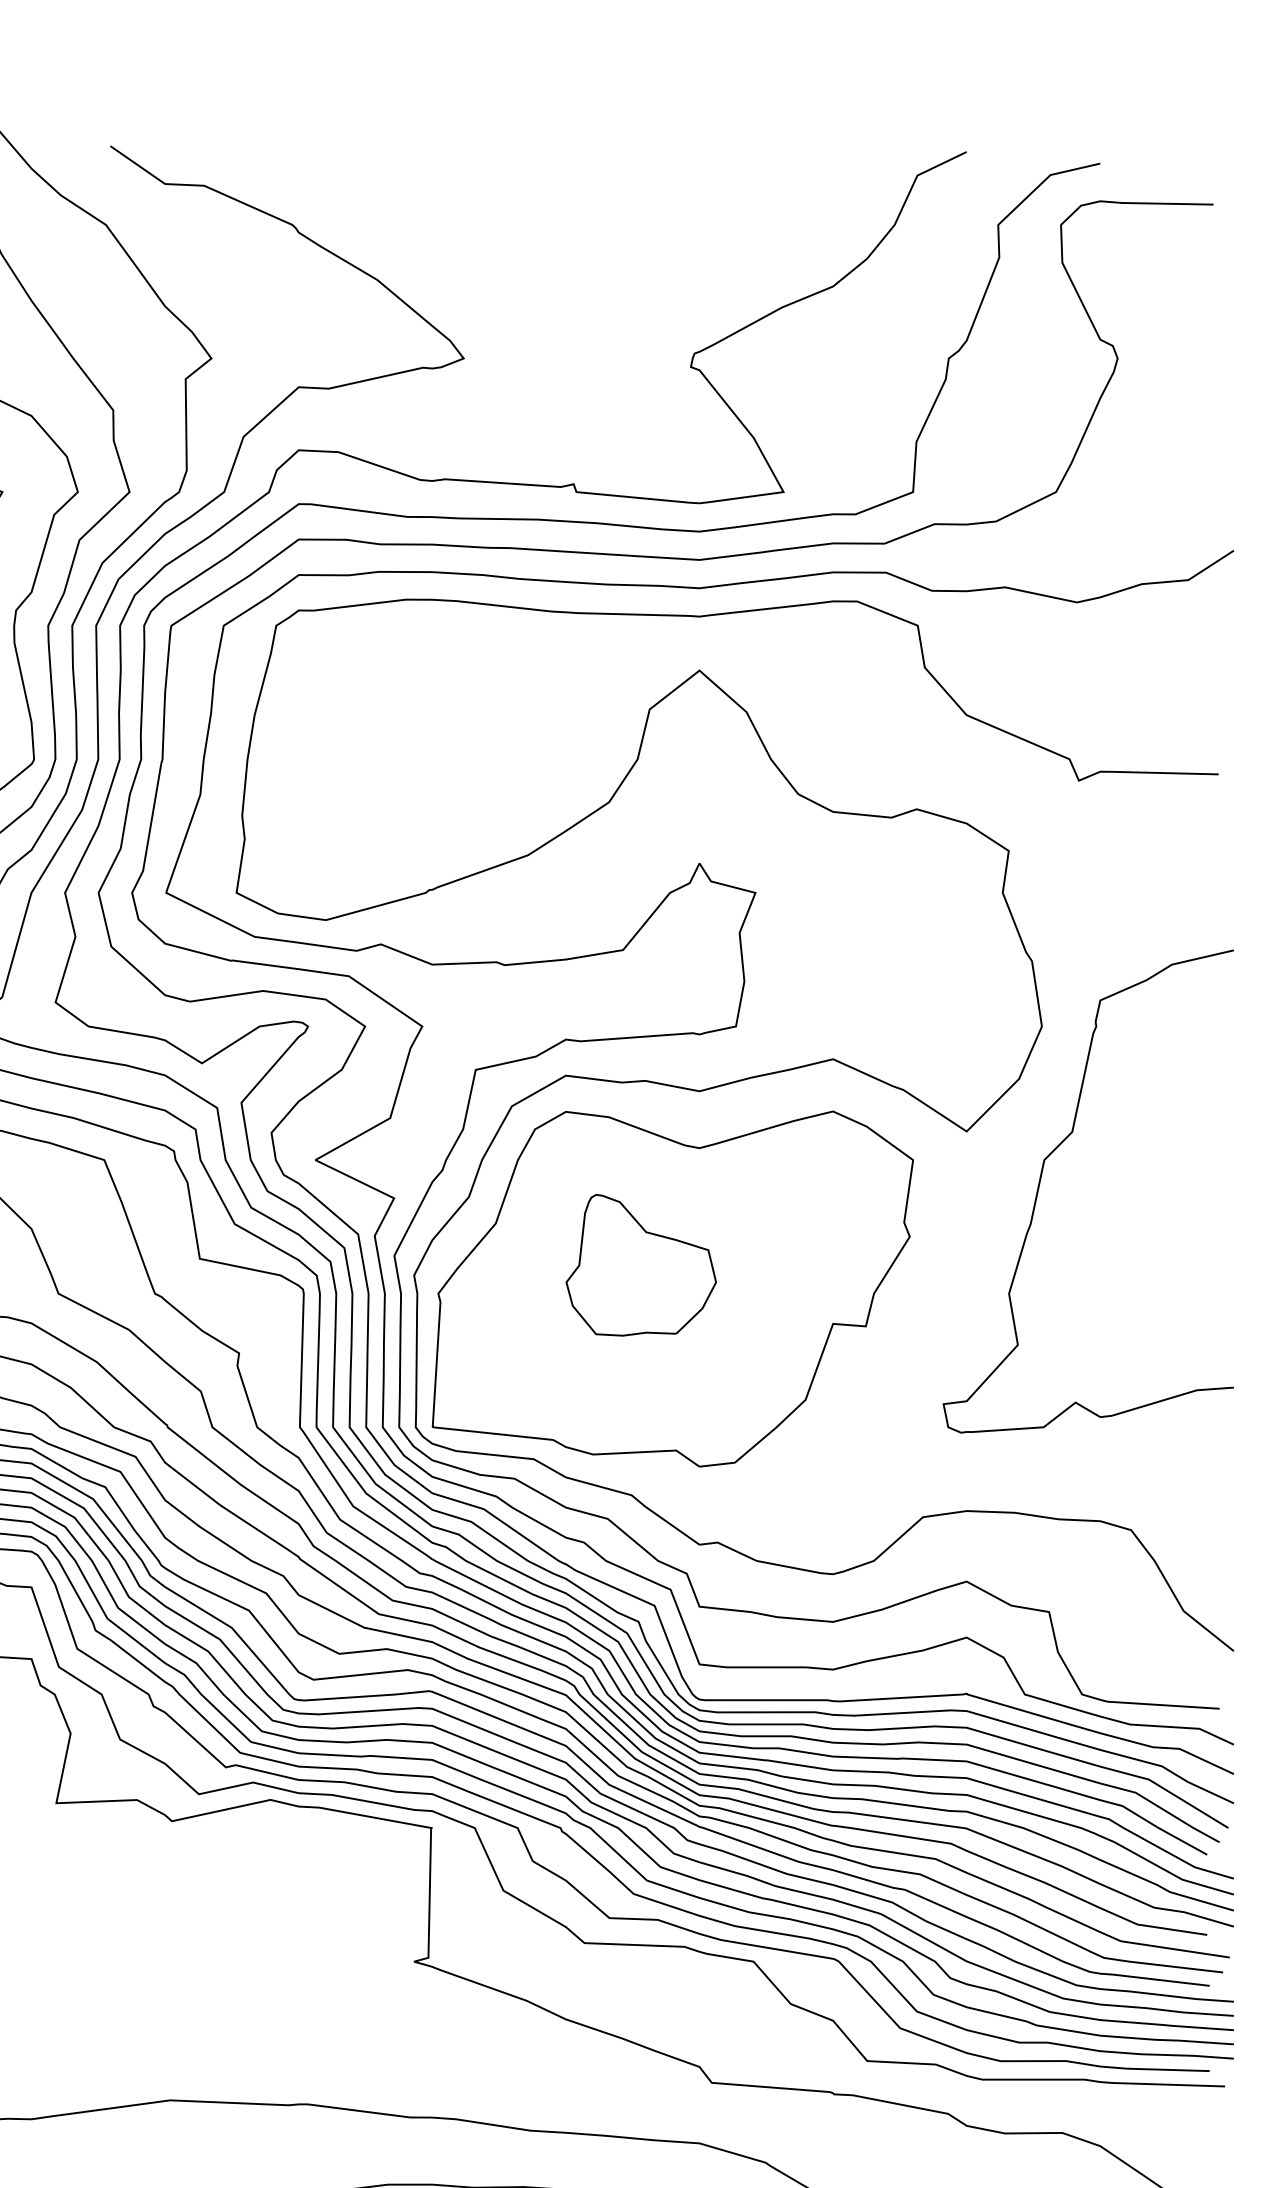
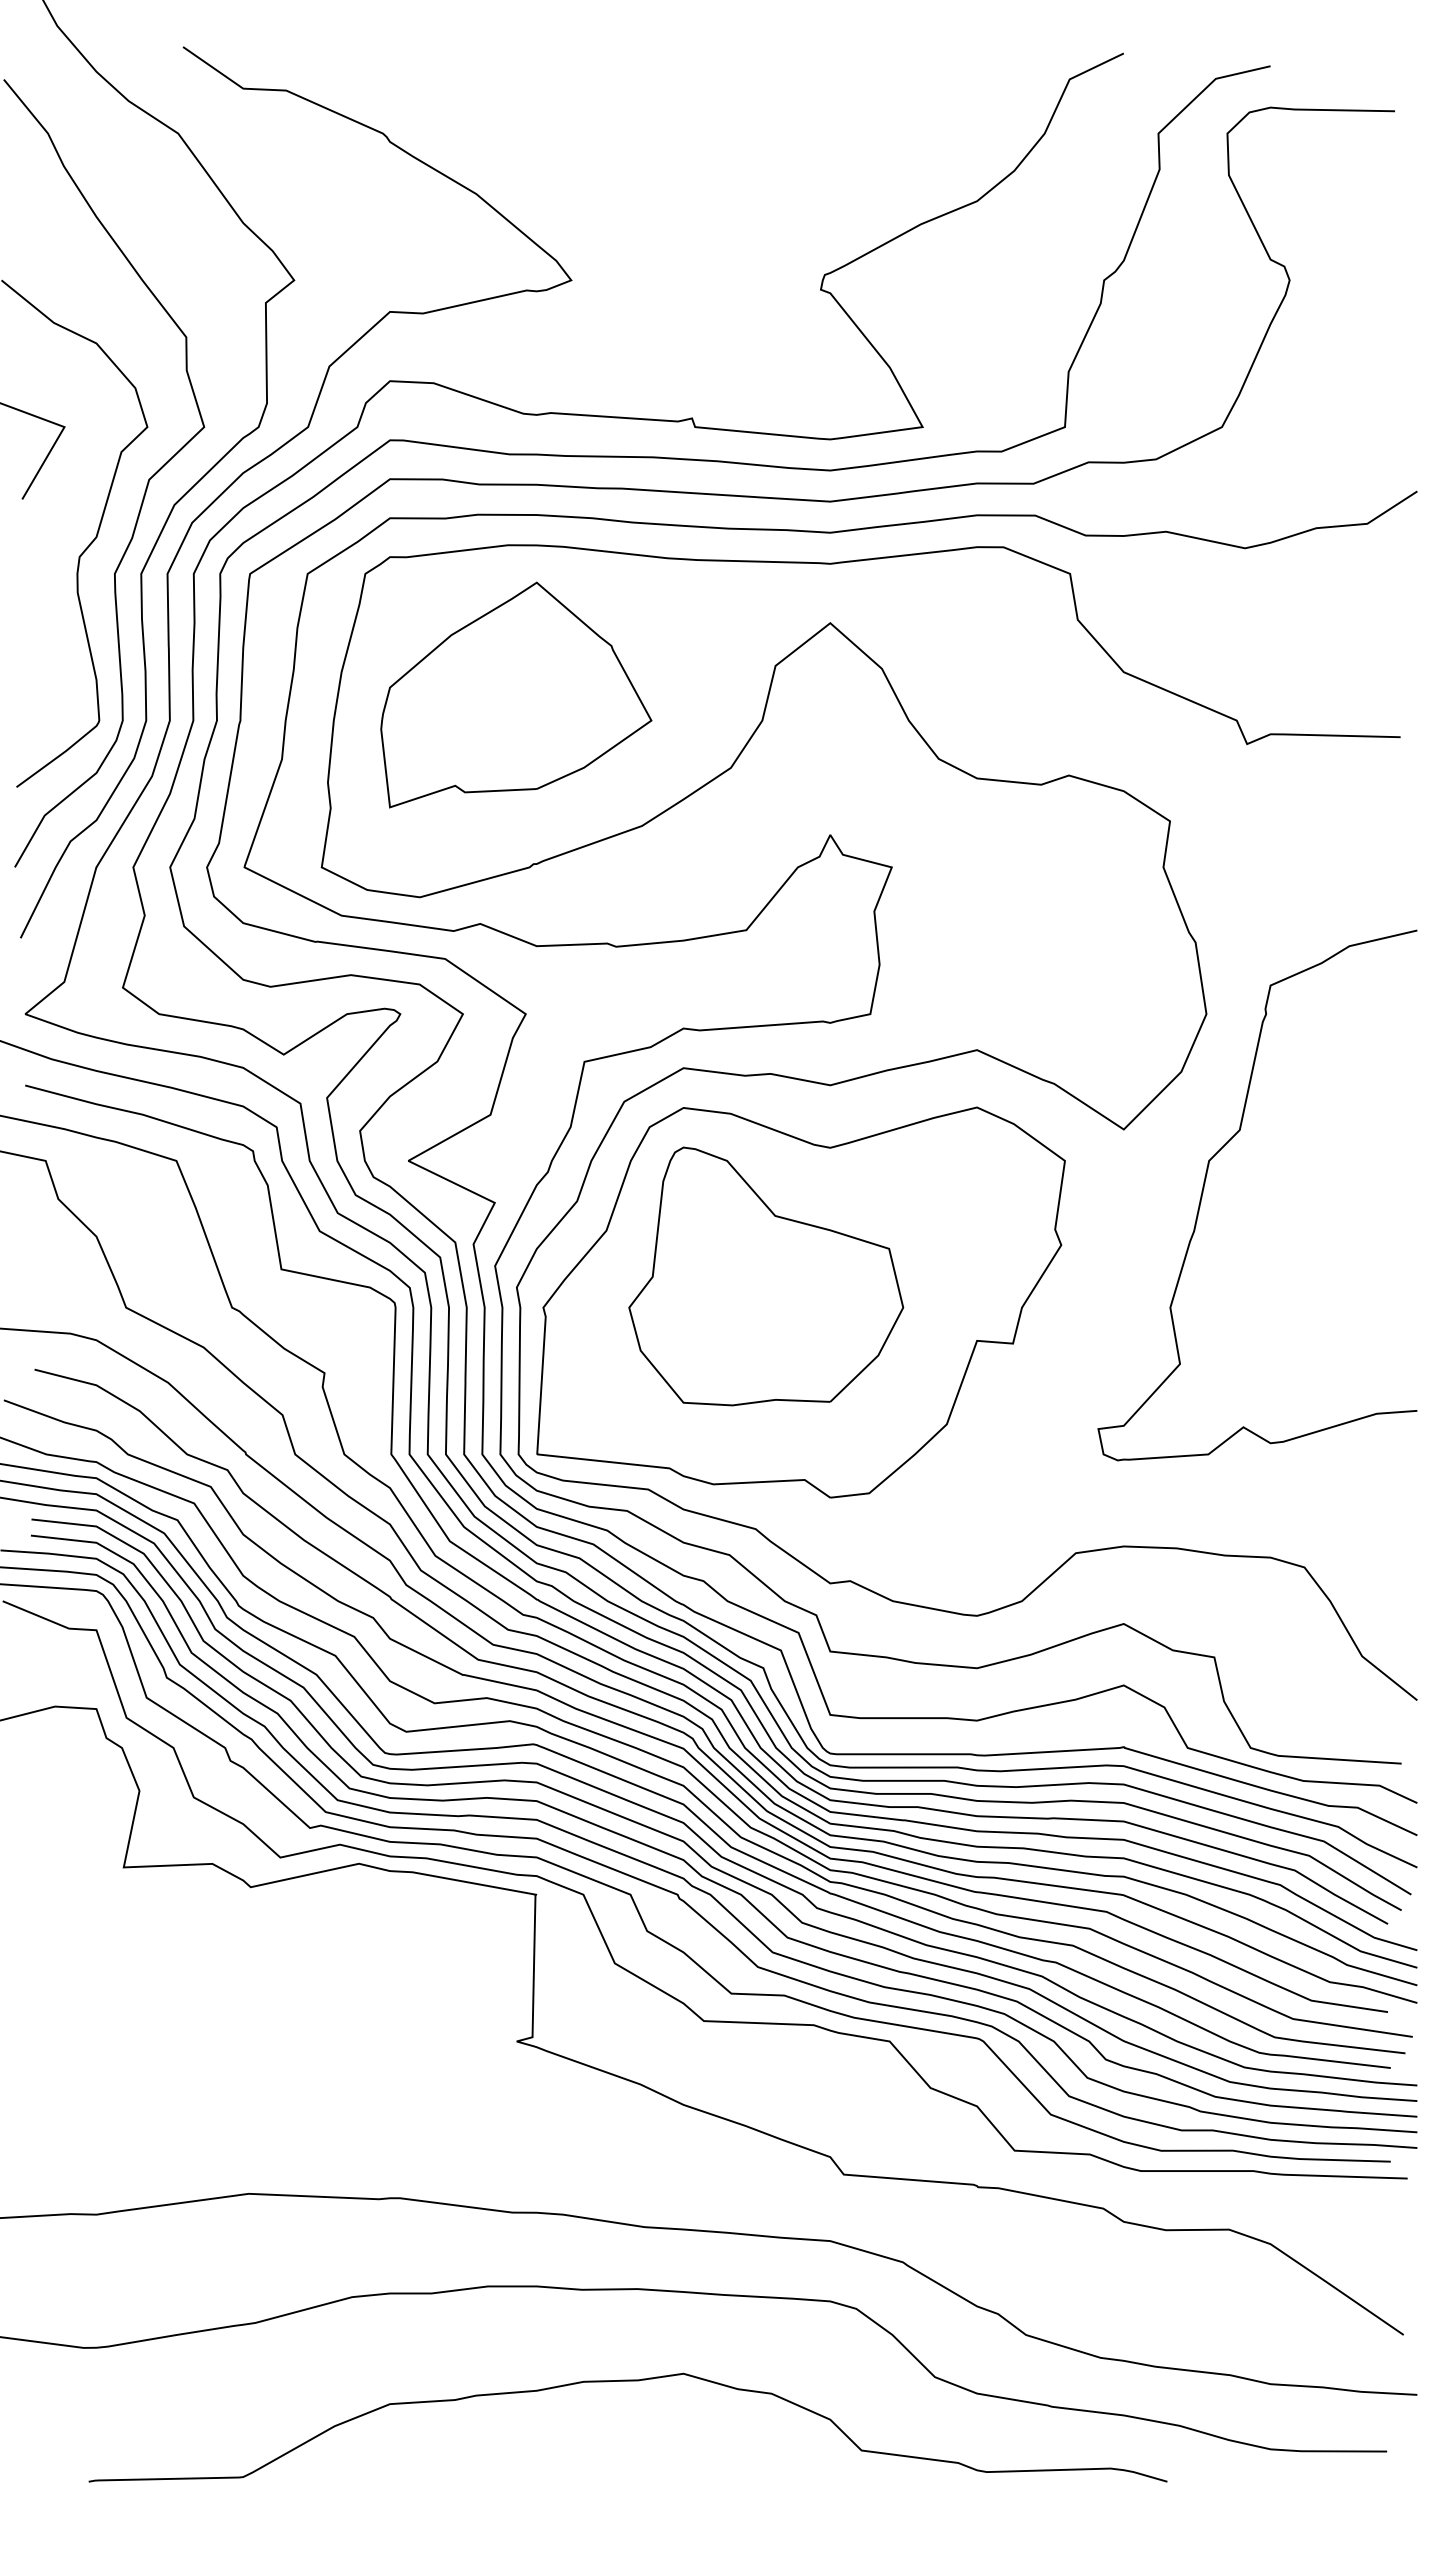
part: (413, 735) -> (516, 694), added
part: (641, 1265) -> (766, 1276), size x1.67

